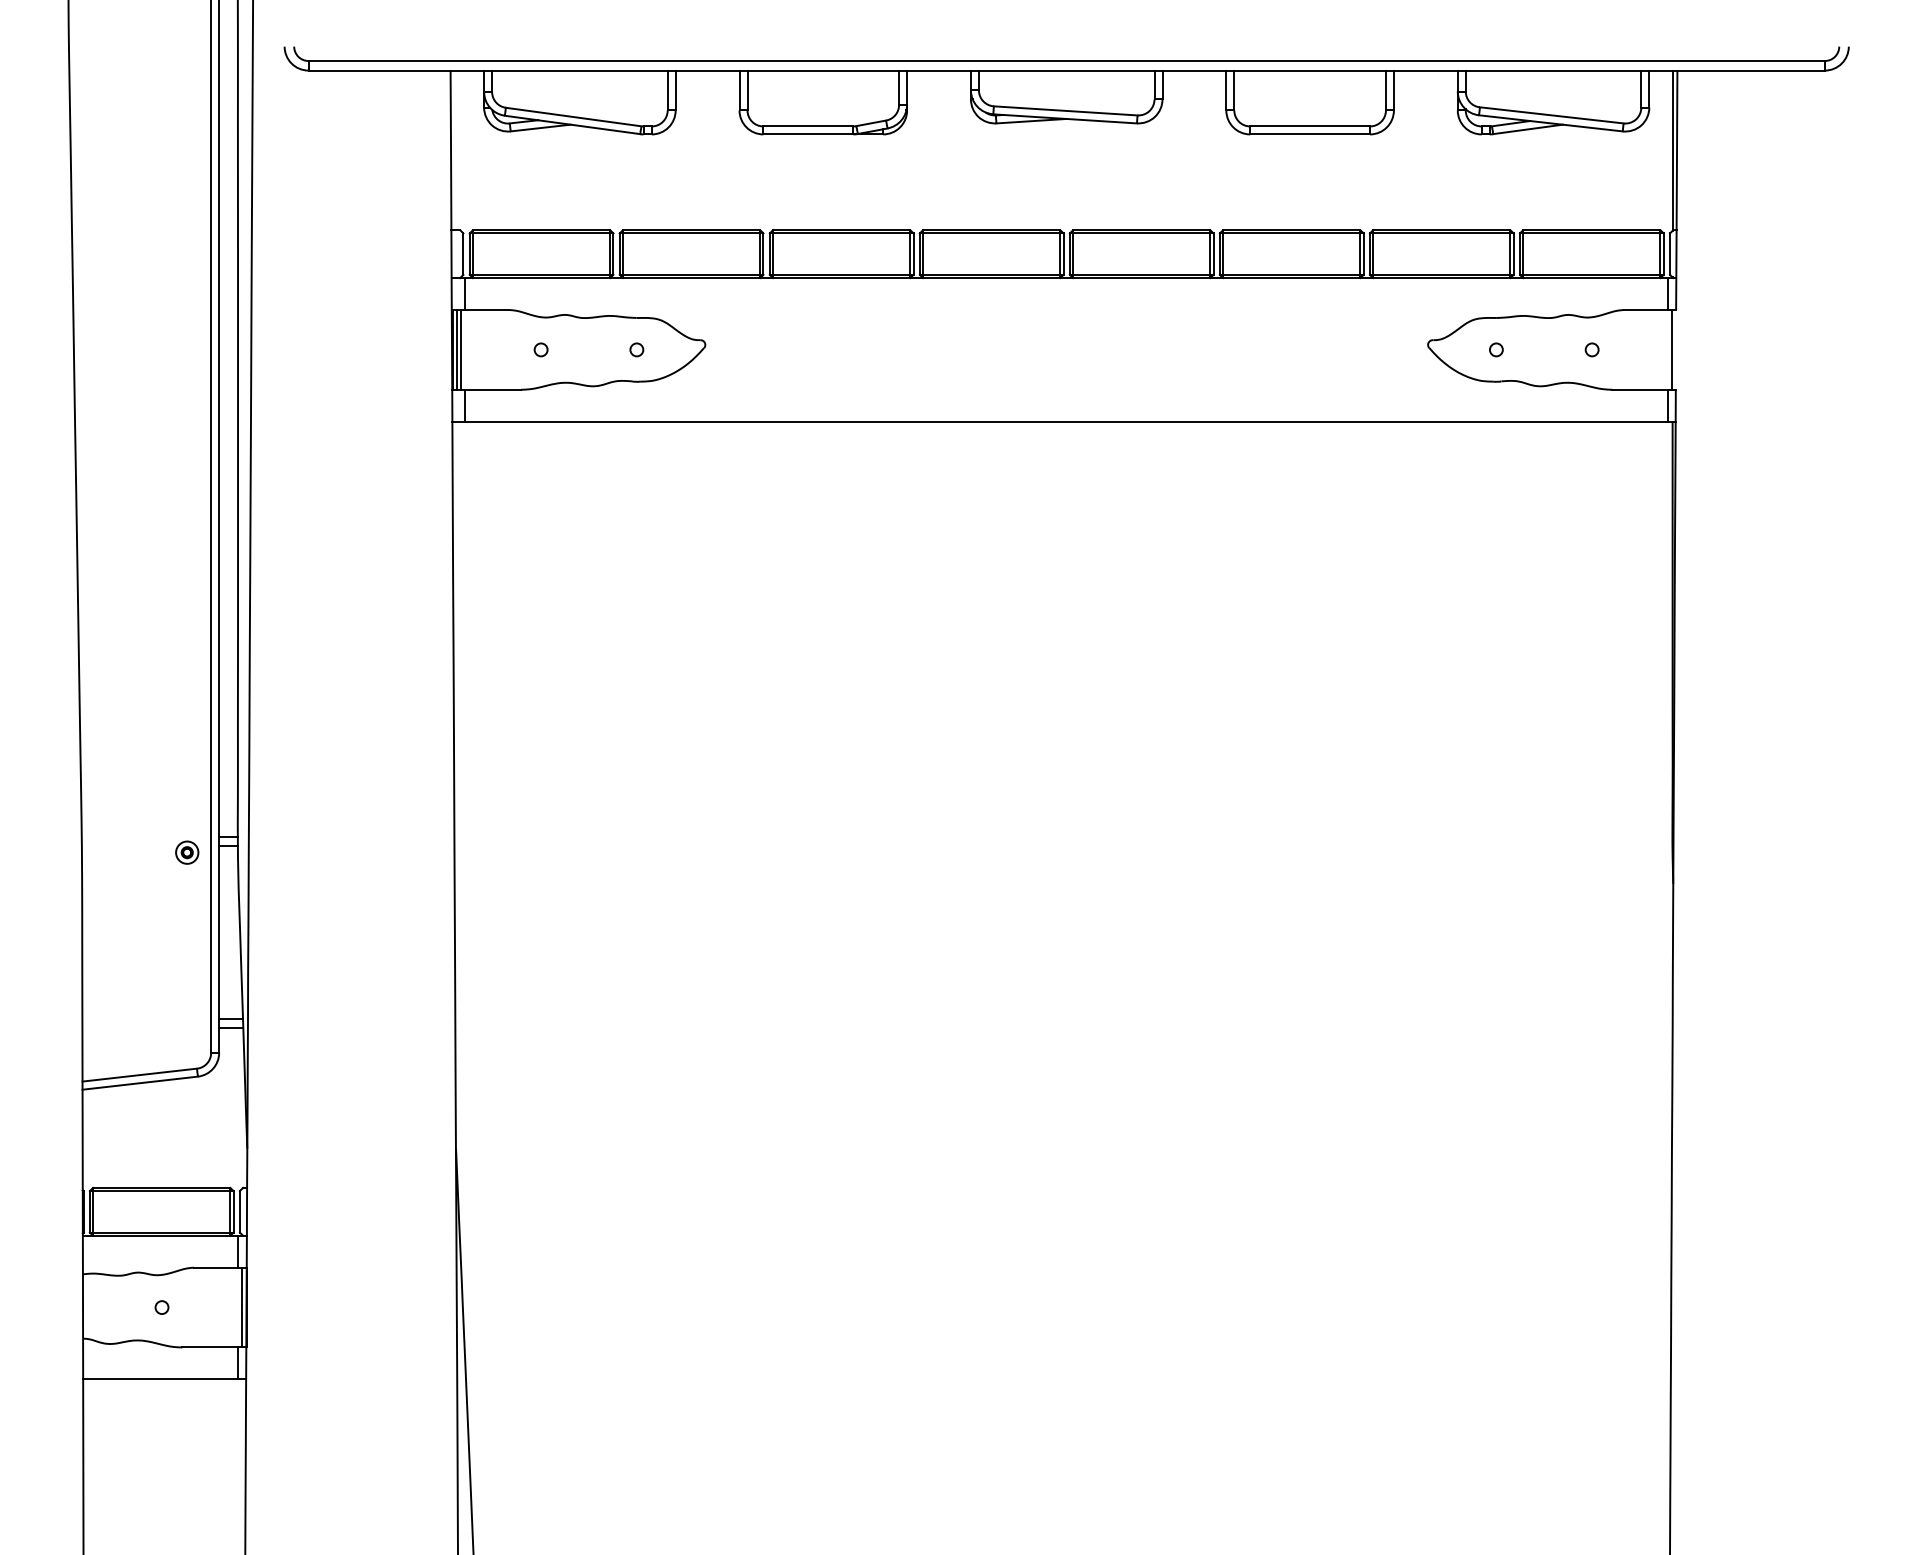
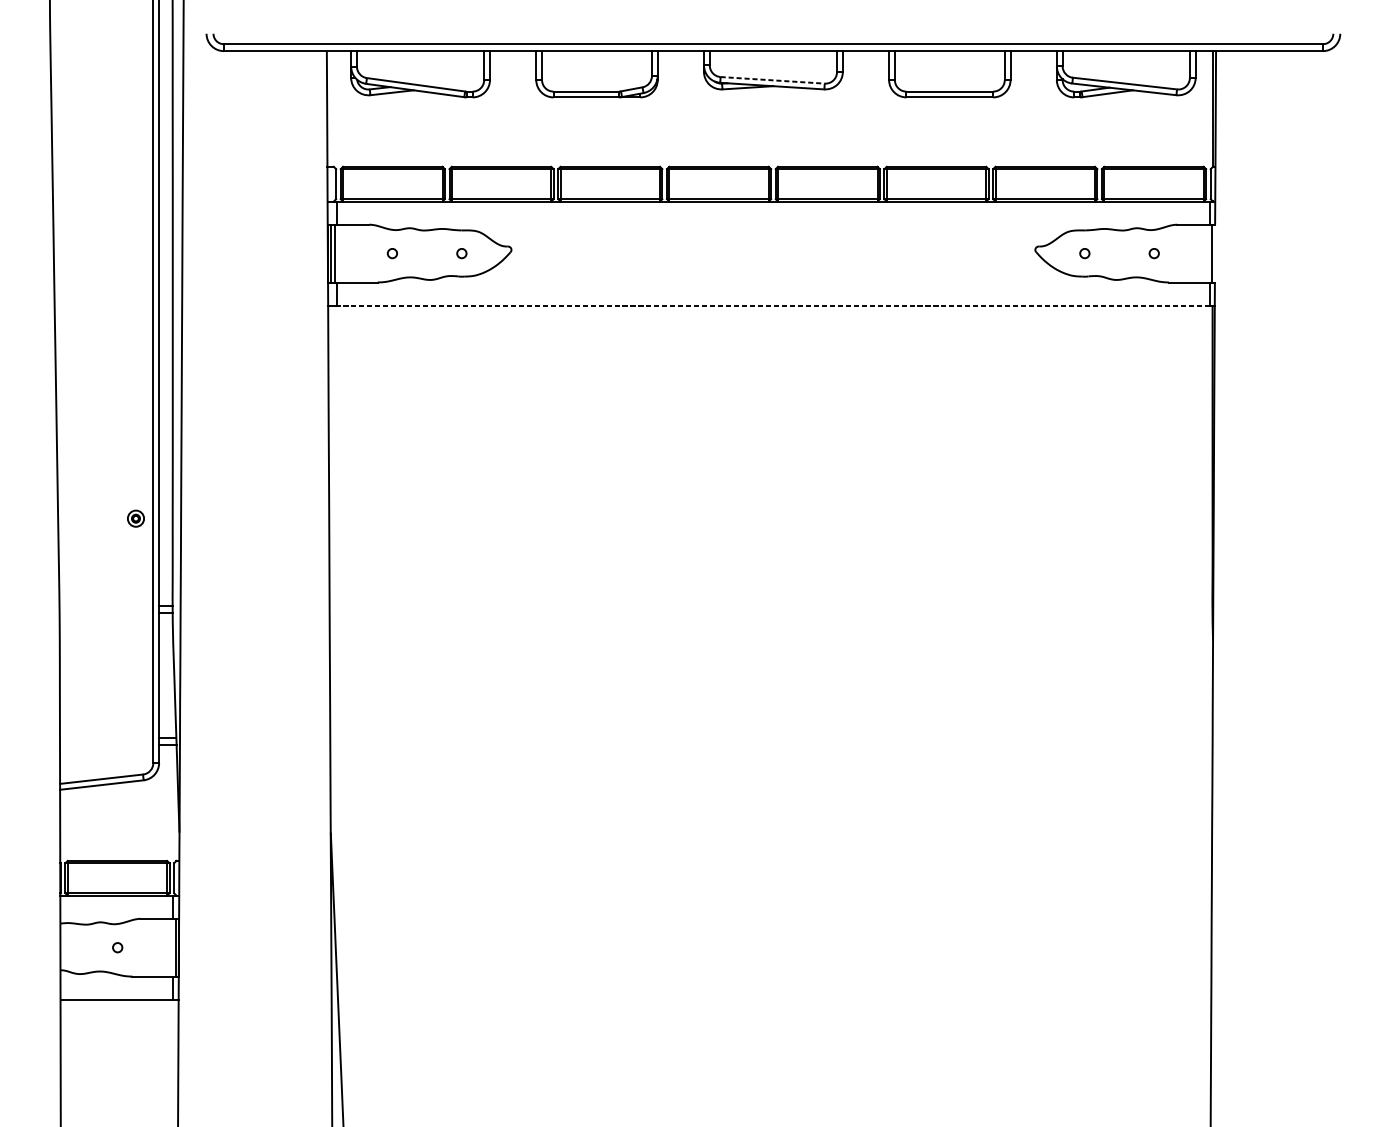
line: (1065, 110) -> (772, 80), solid -> dashed
line: (1066, 421) -> (773, 305), solid -> dashed
part: (187, 852) -> (136, 518), moved

